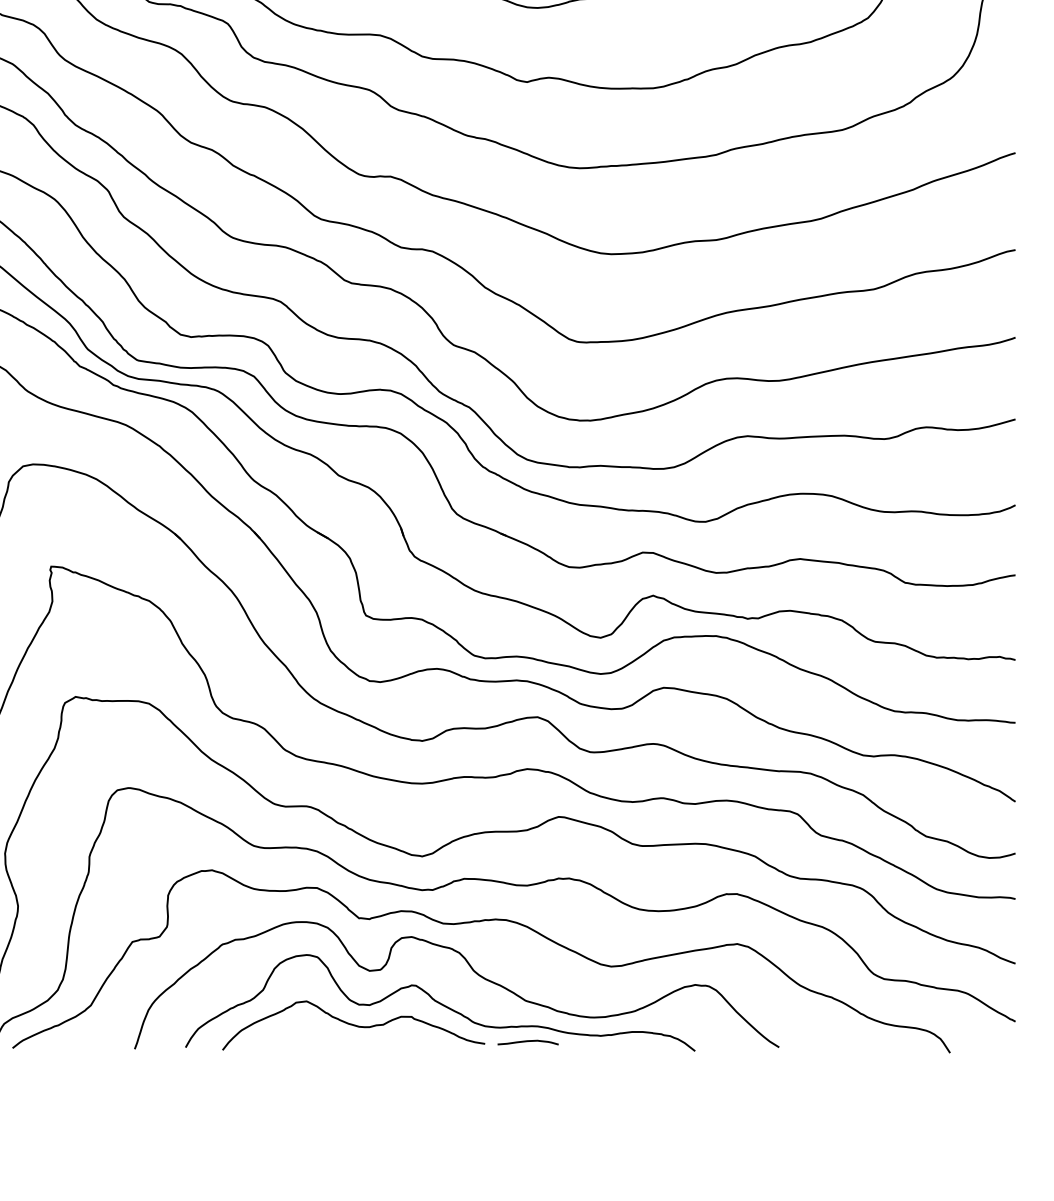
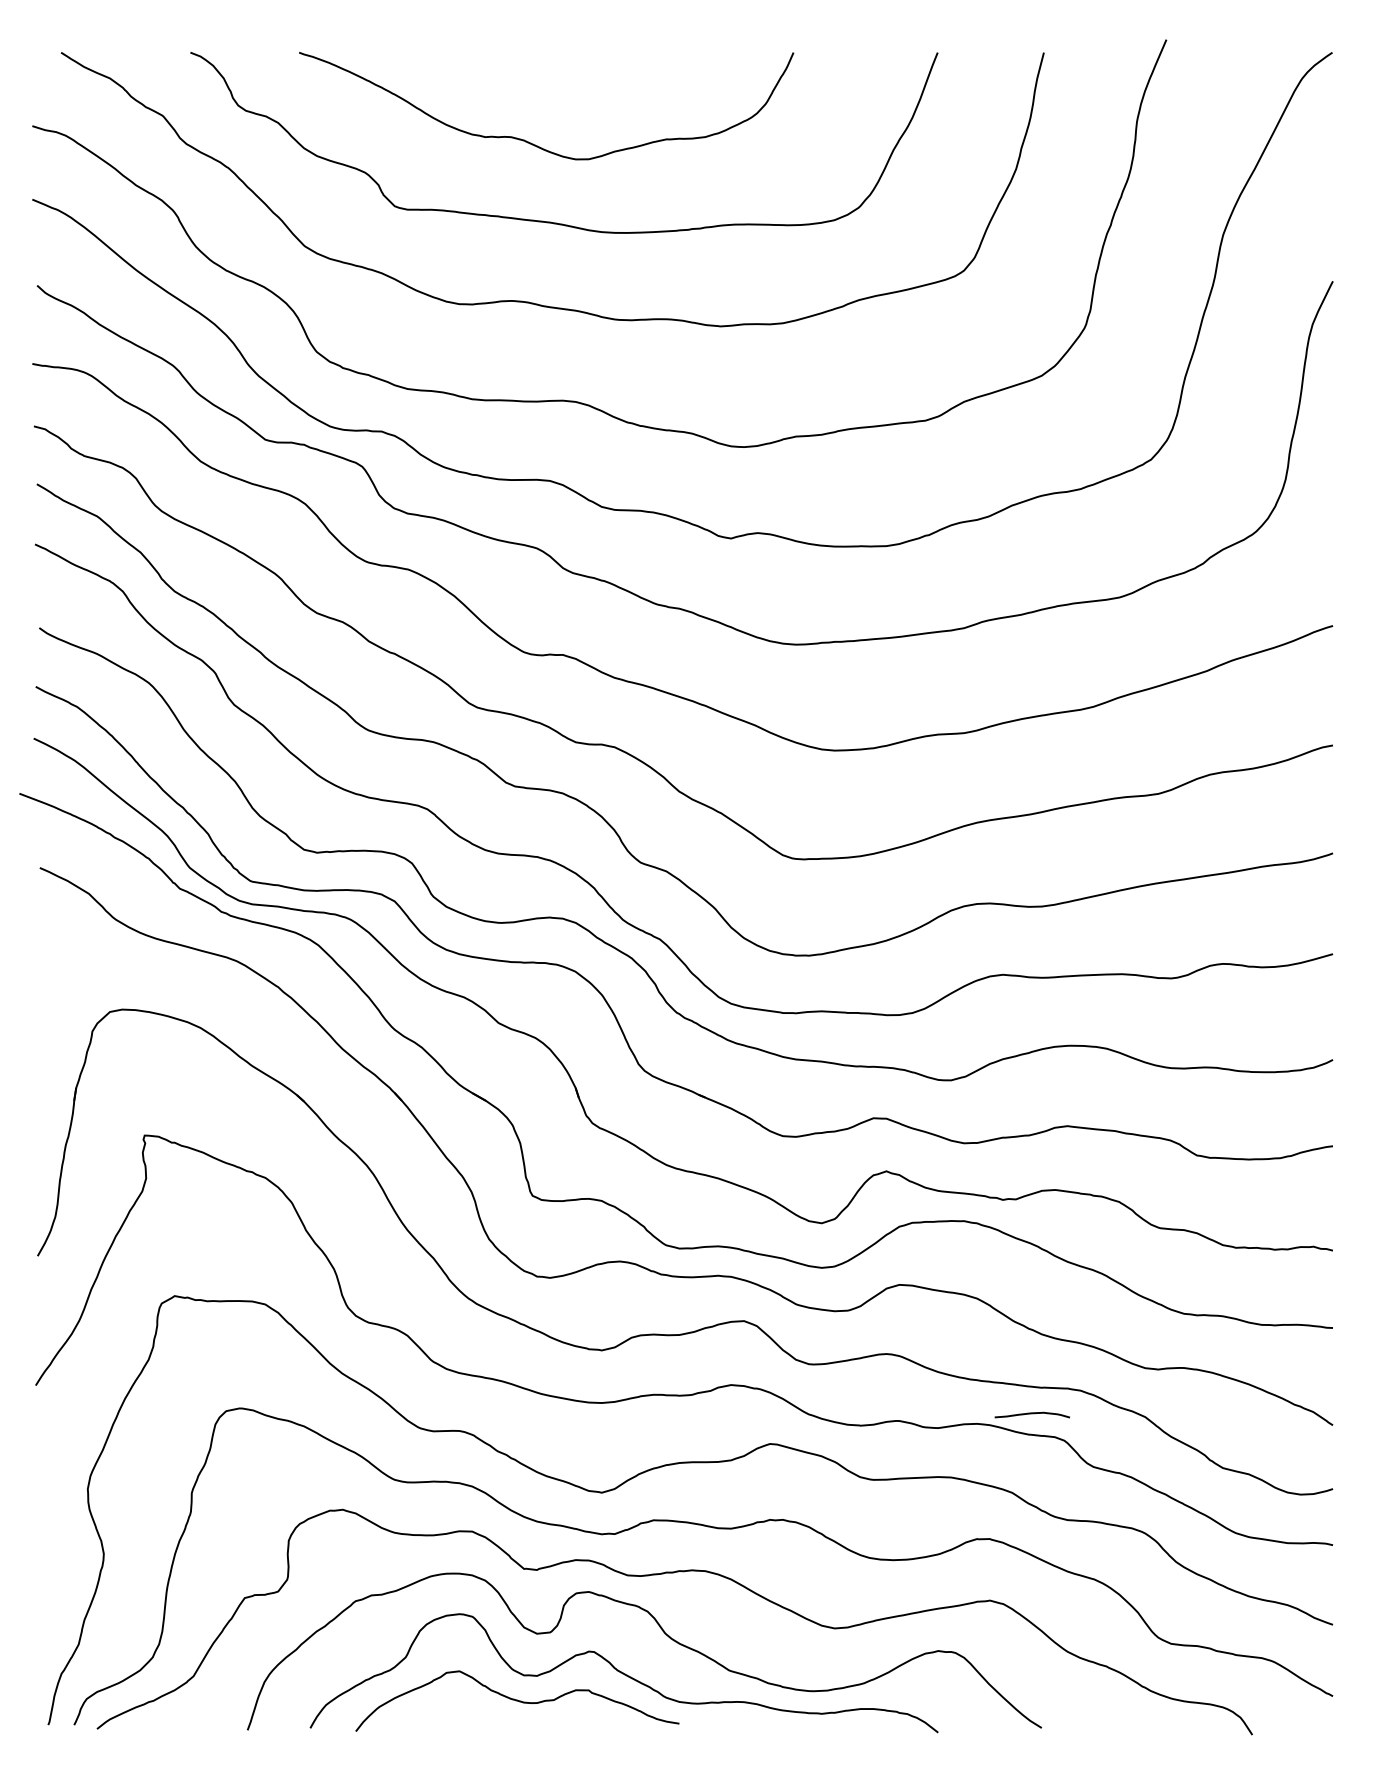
curve: (527, 1042) -> (1031, 1414), moved

